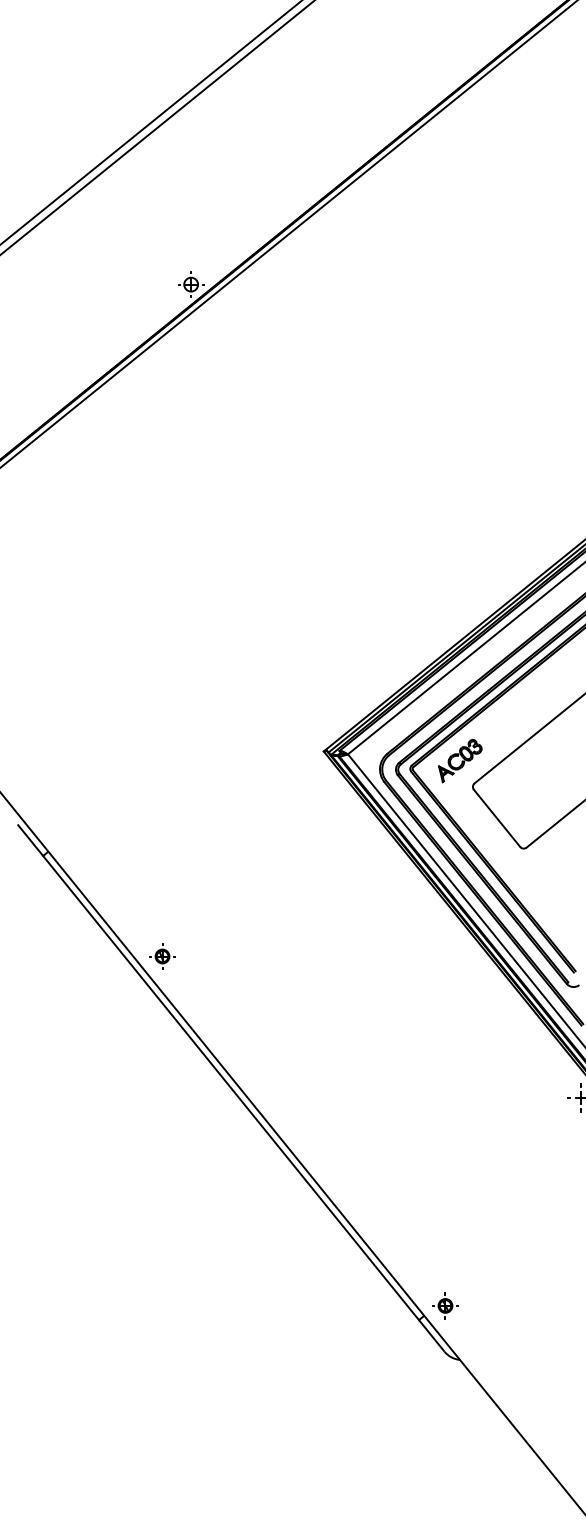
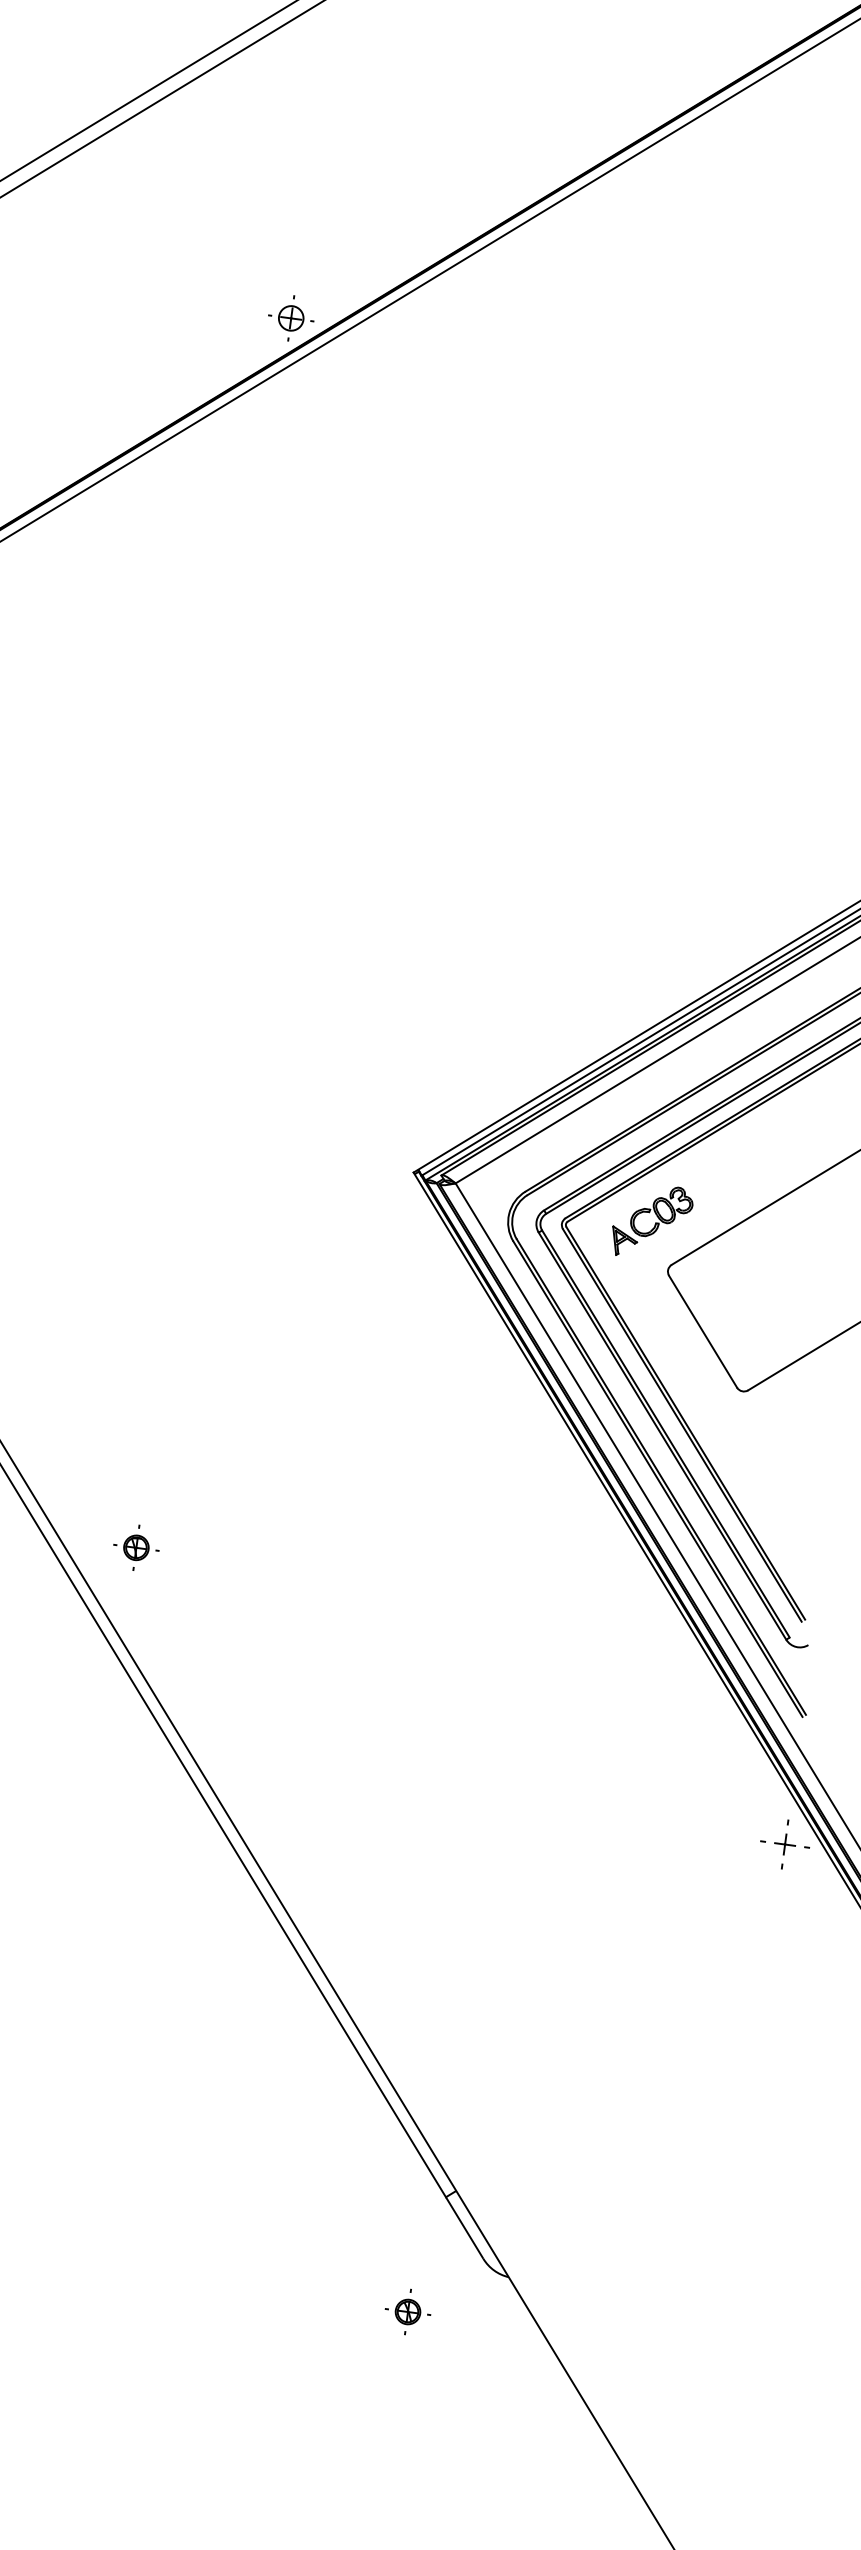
part: (162, 956) -> (136, 1547), moved
part: (445, 1305) -> (408, 2311), moved

